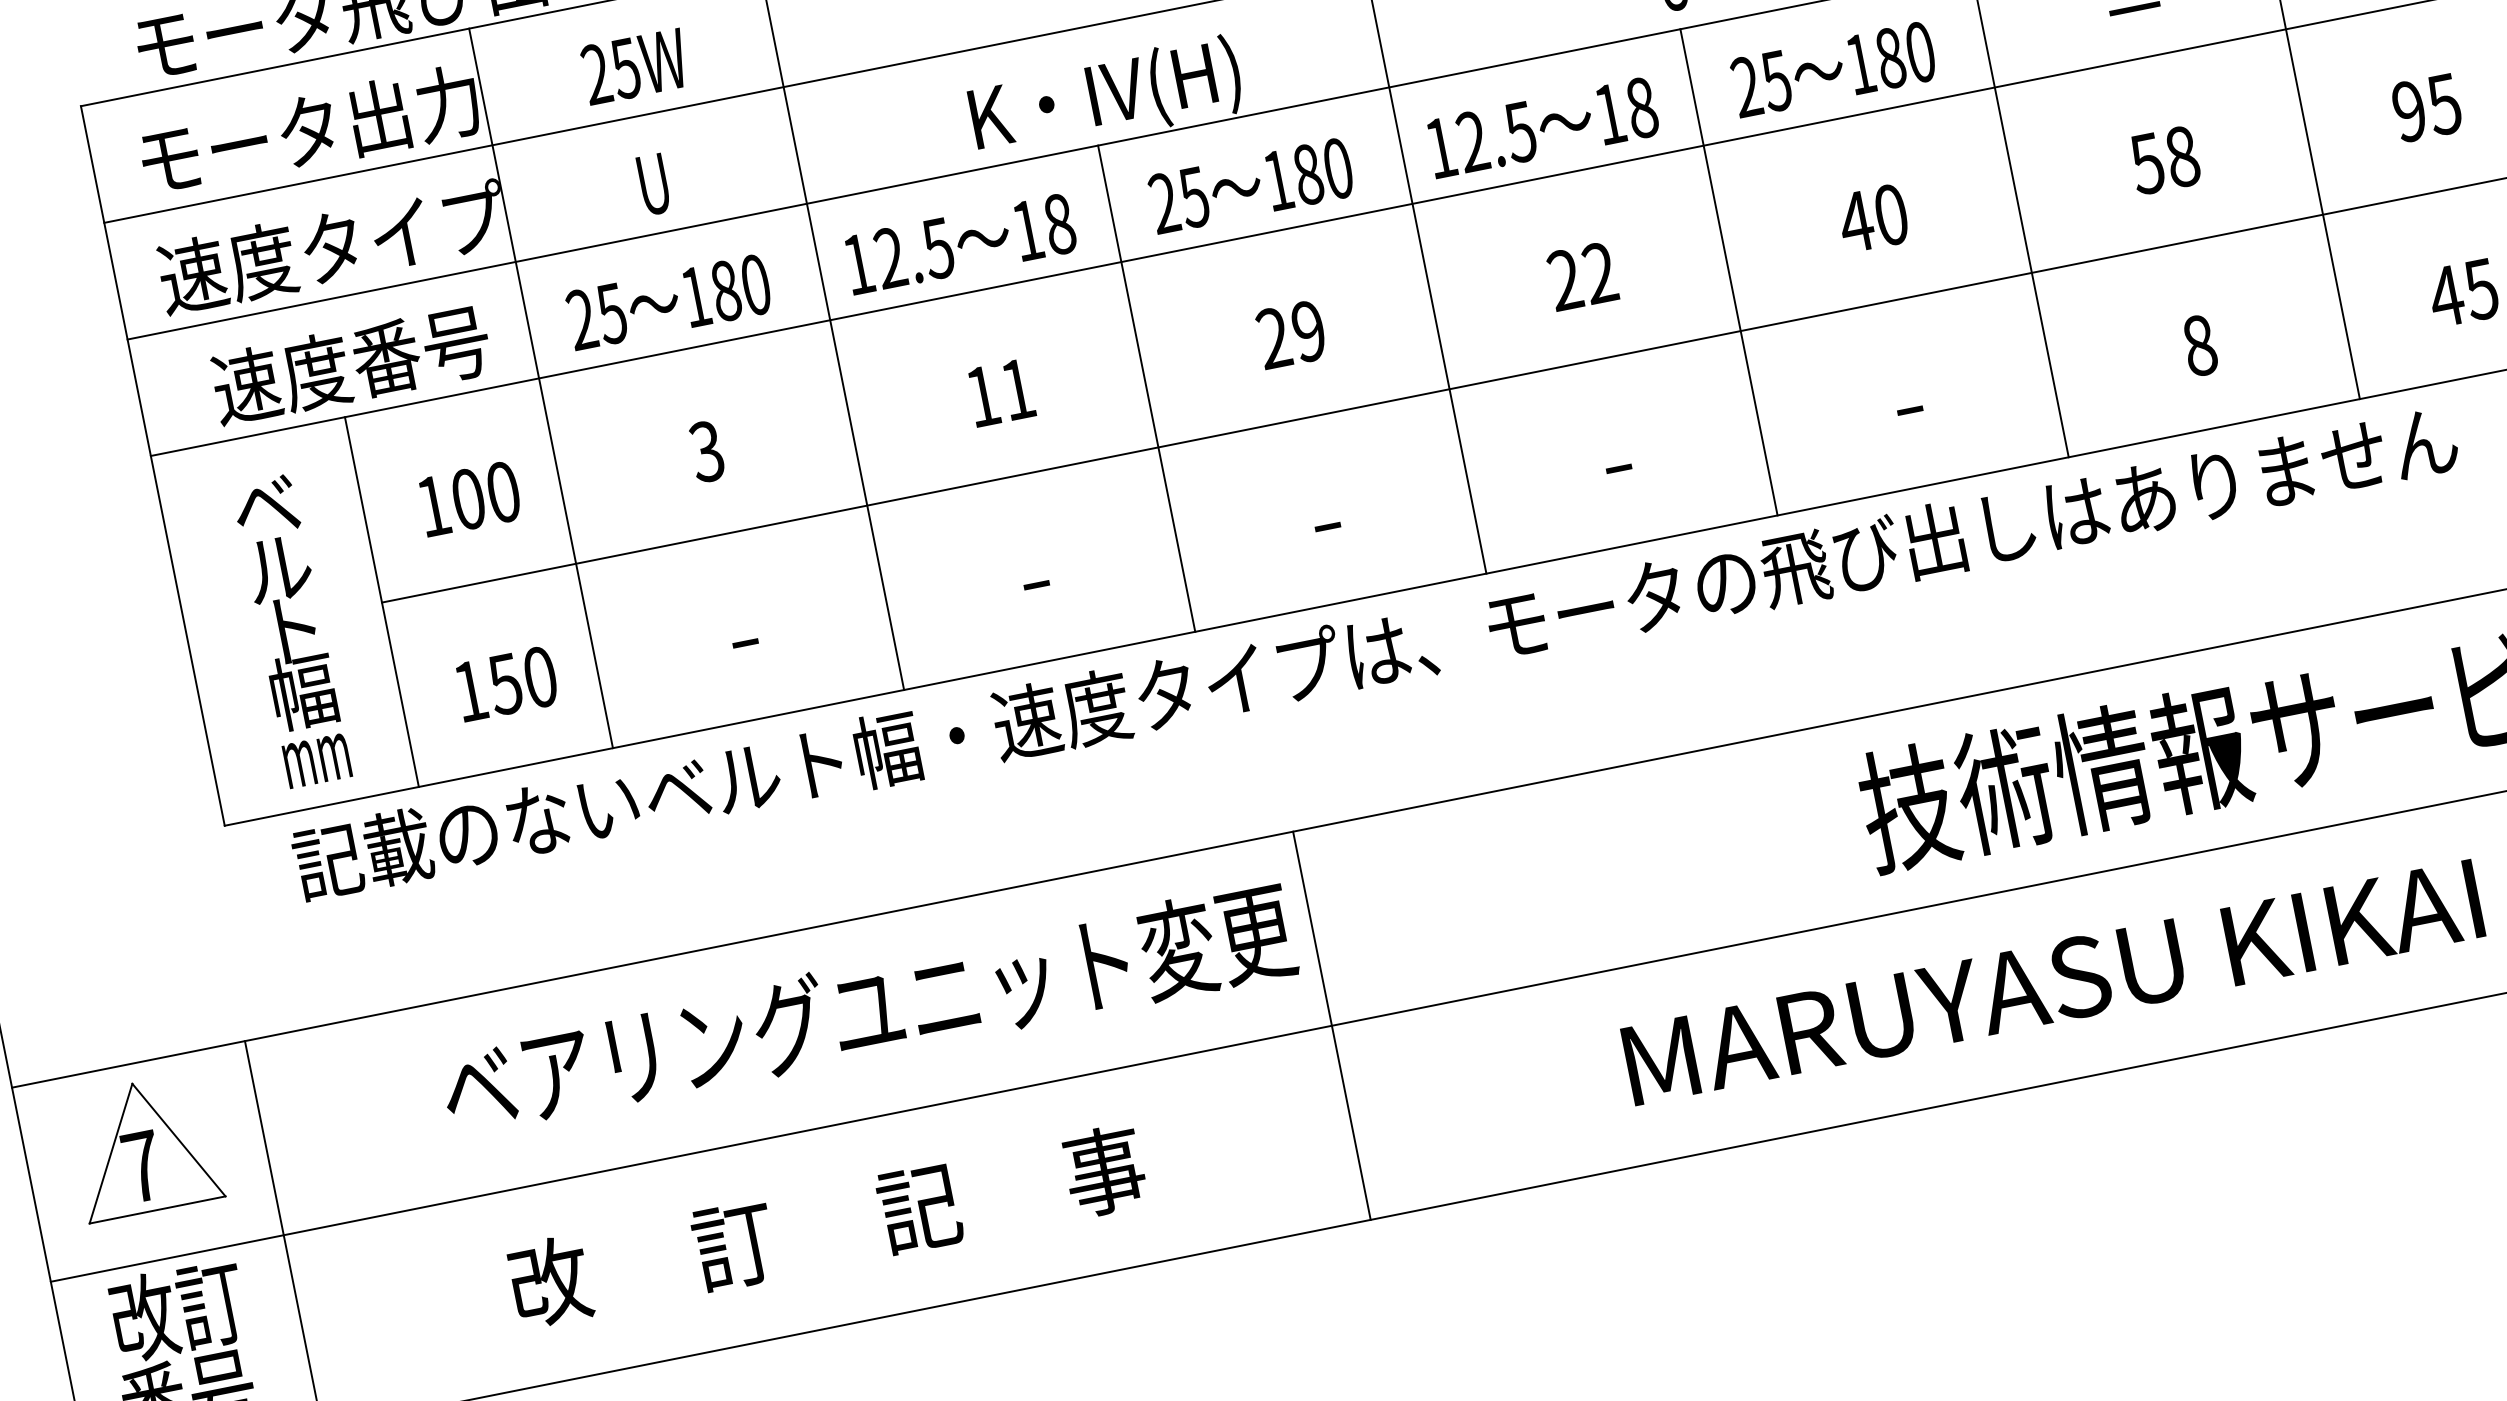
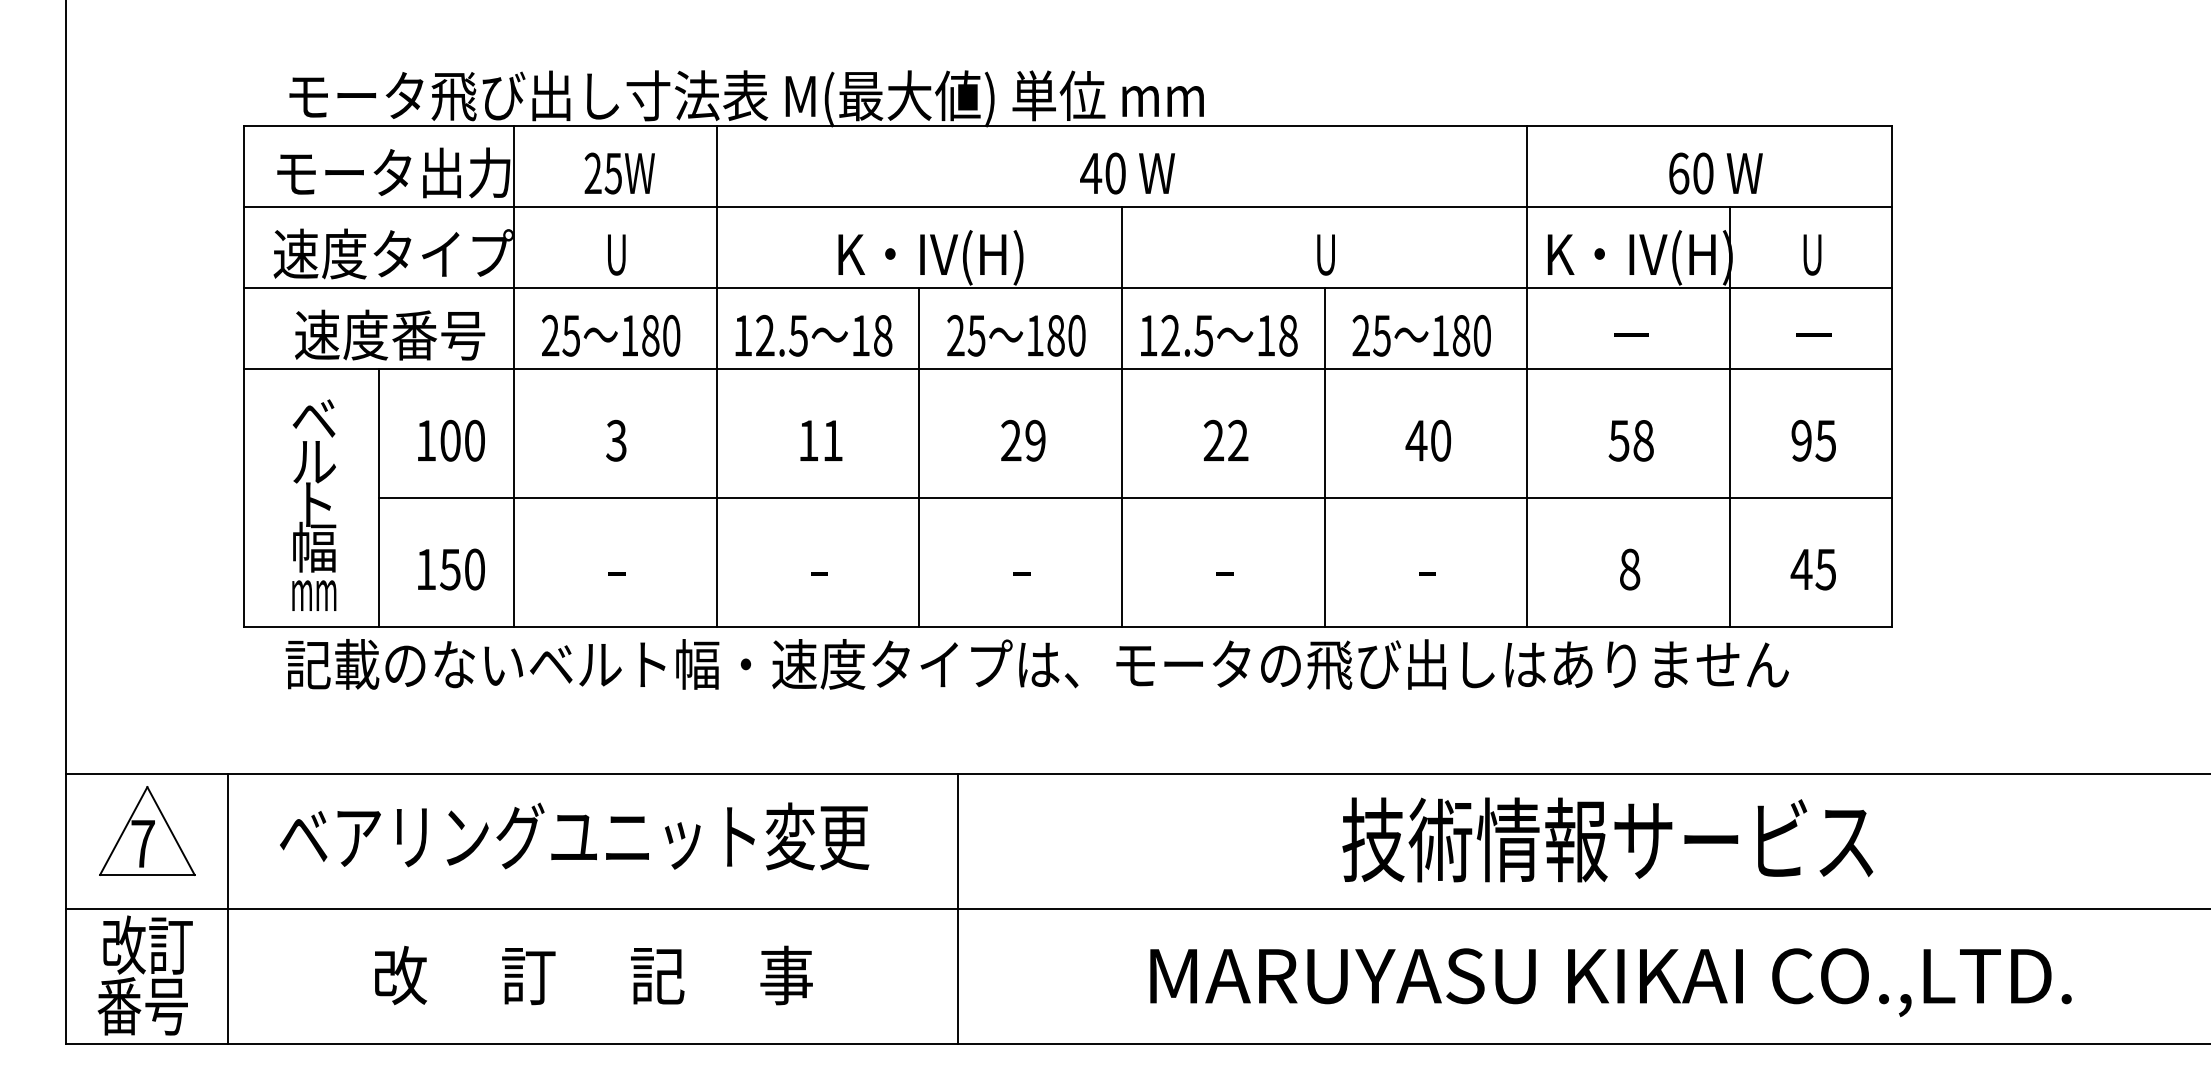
text: (867, 1010) -> (574, 836), moved

